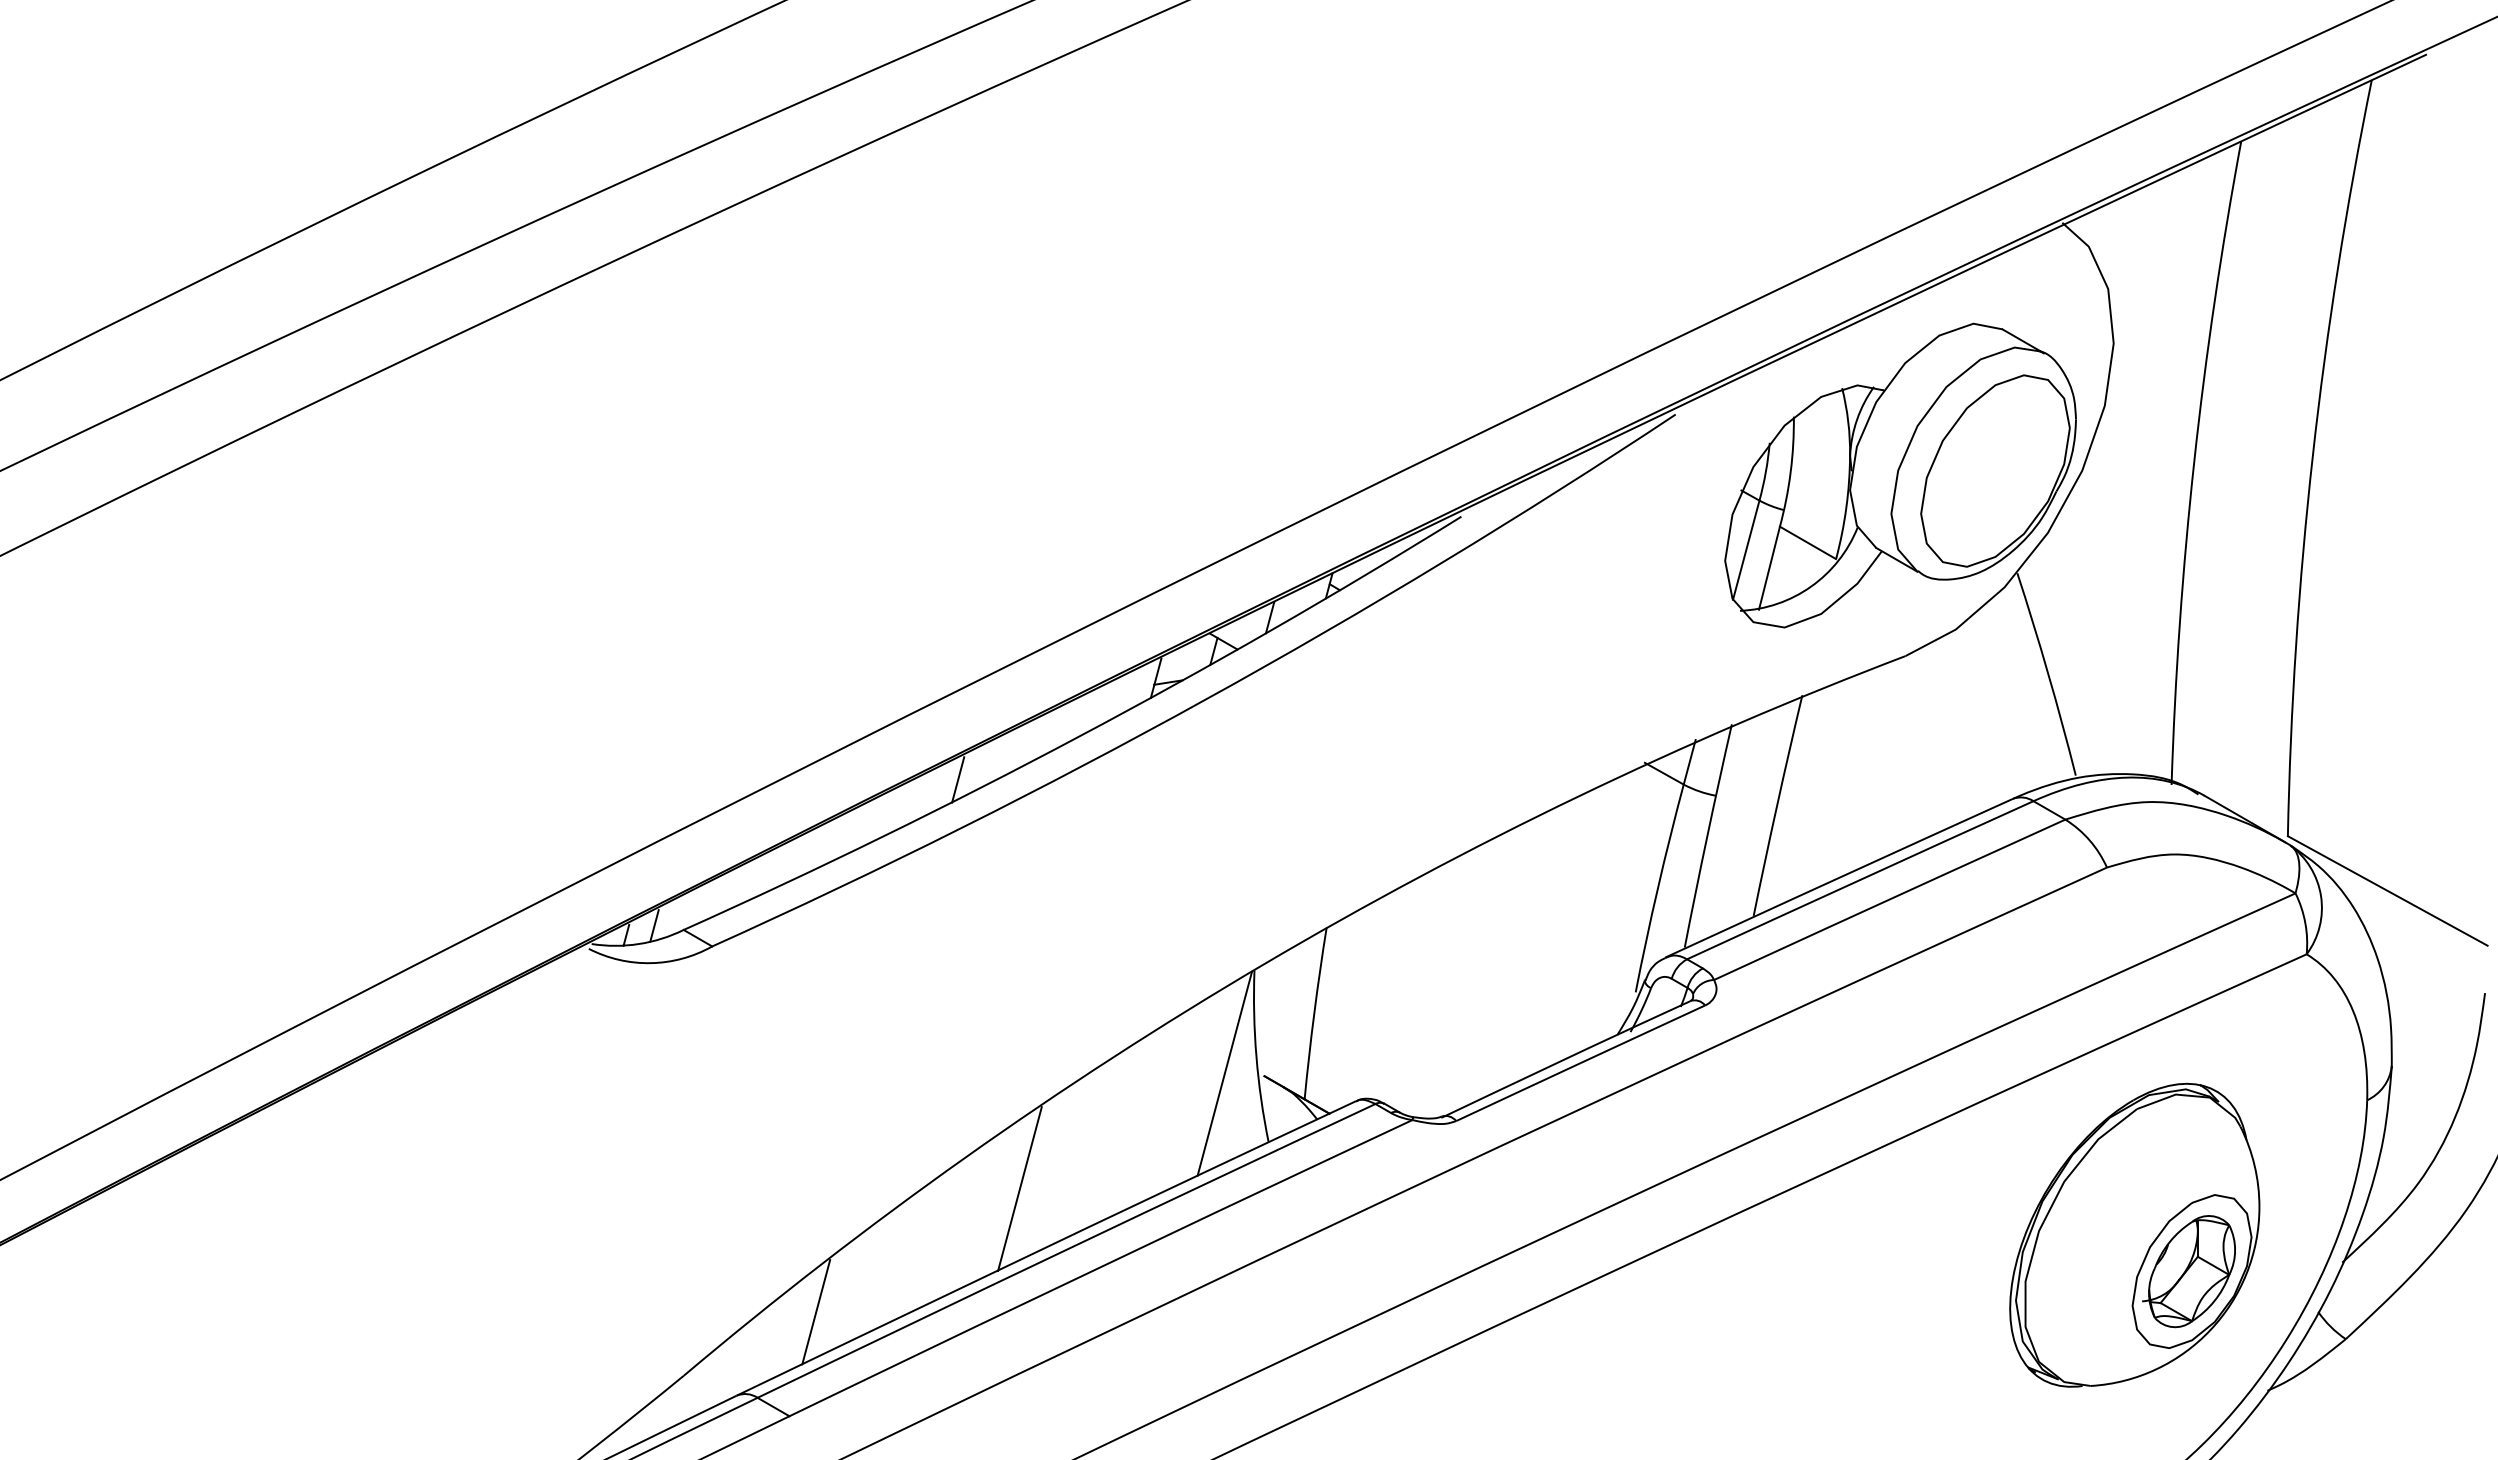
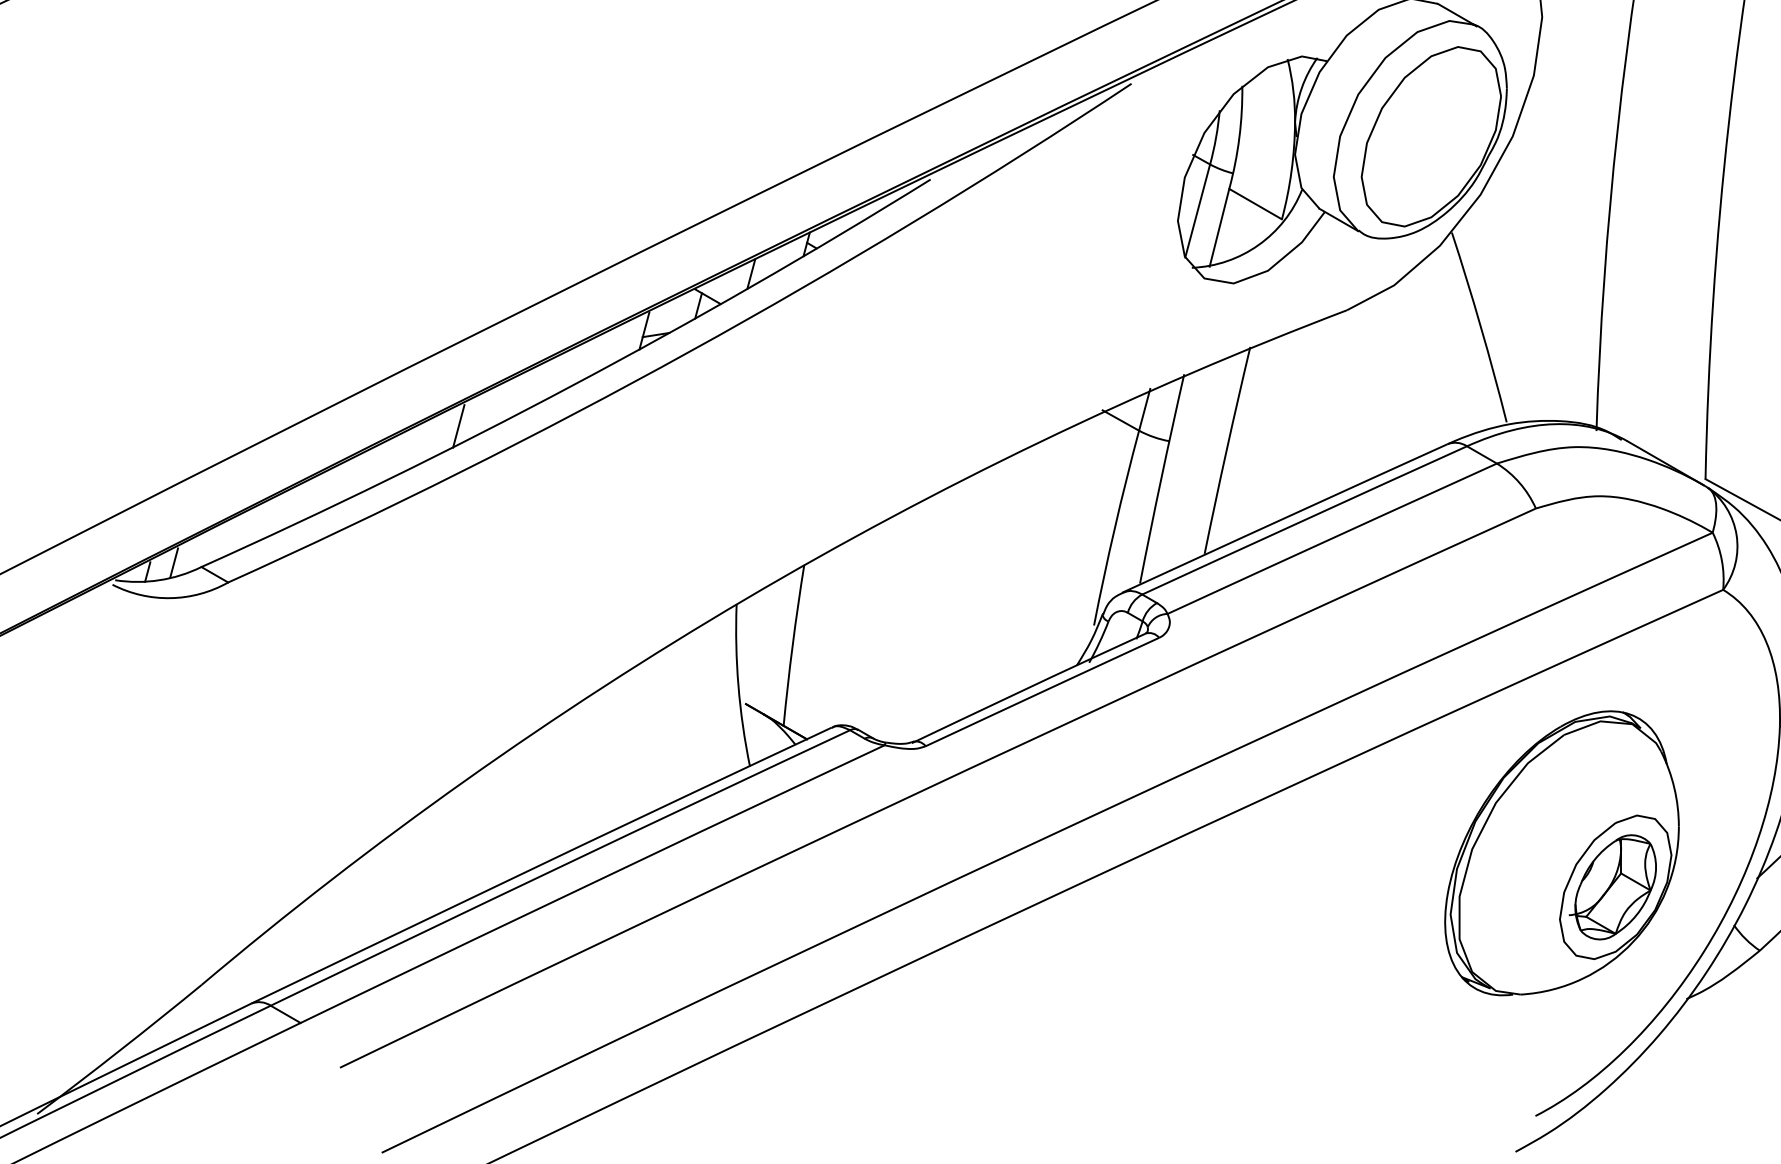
line: (1224, 1073) -> (708, 701), removed
line: (1019, 1188) -> (516, 809), removed
line: (816, 1312) -> (325, 925), removed

